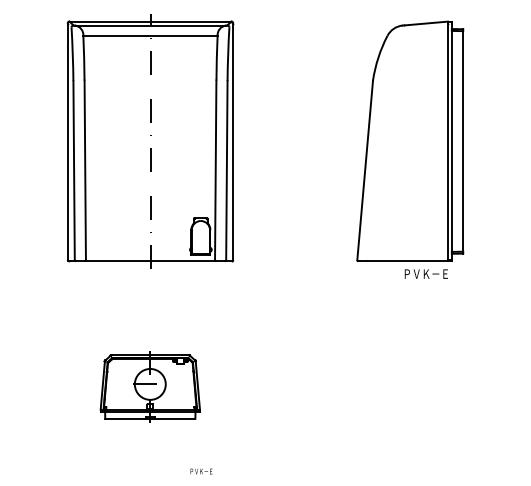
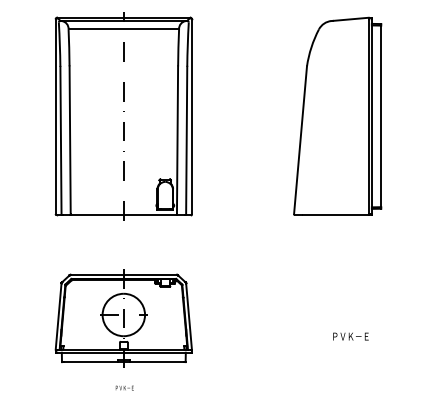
text: (425, 273) -> (350, 336), moved
part: (150, 386) -> (123, 318), size x1.67
text: (201, 470) -> (124, 387), moved

